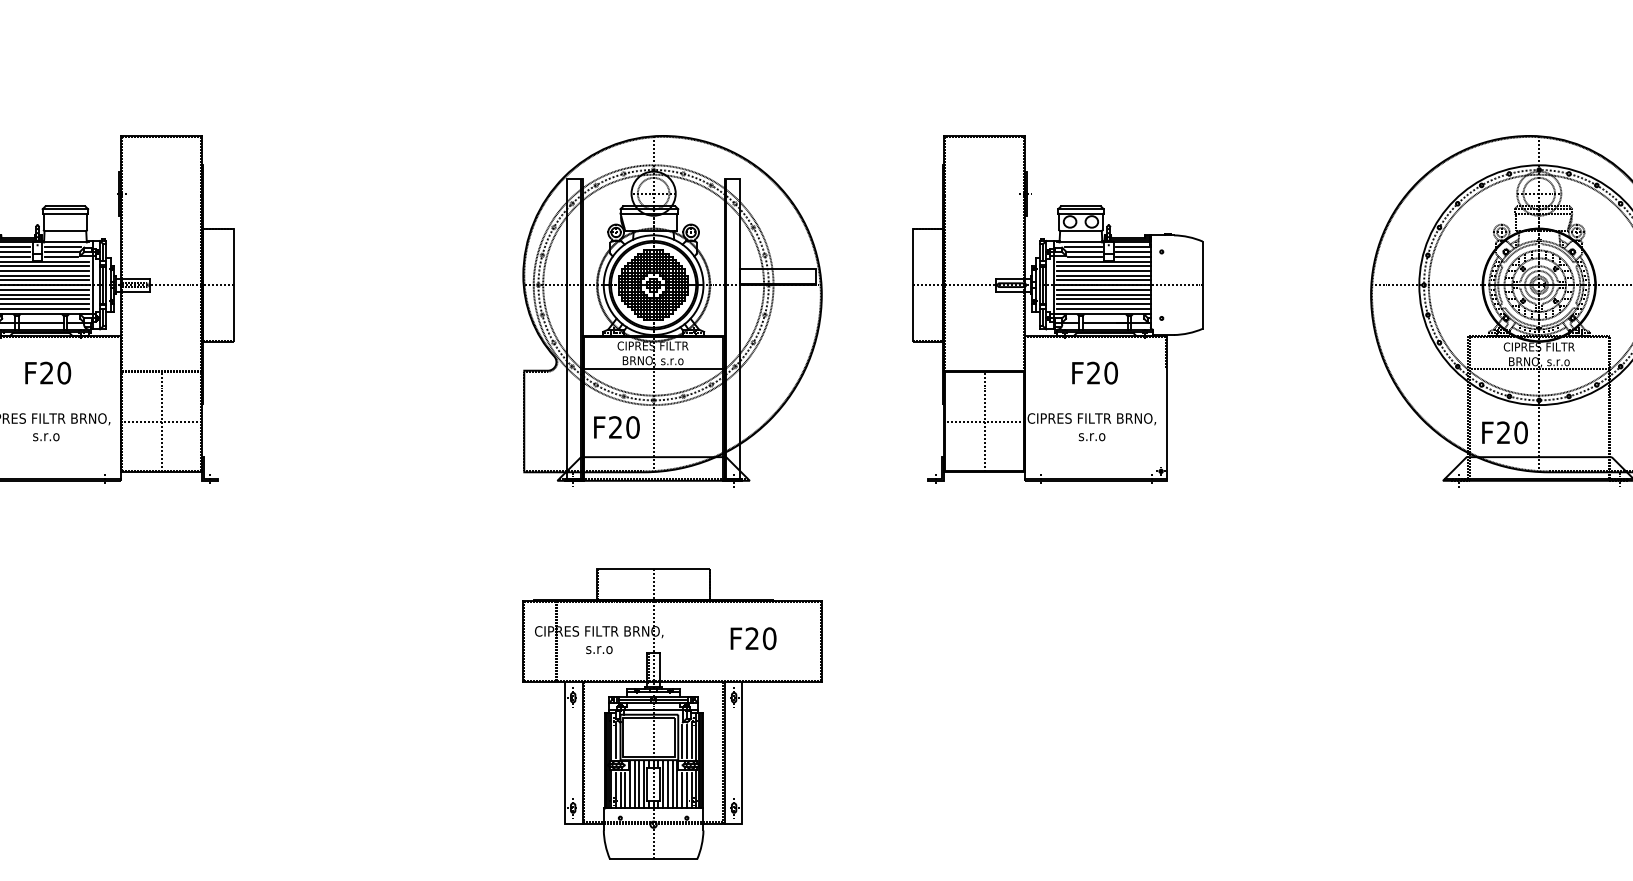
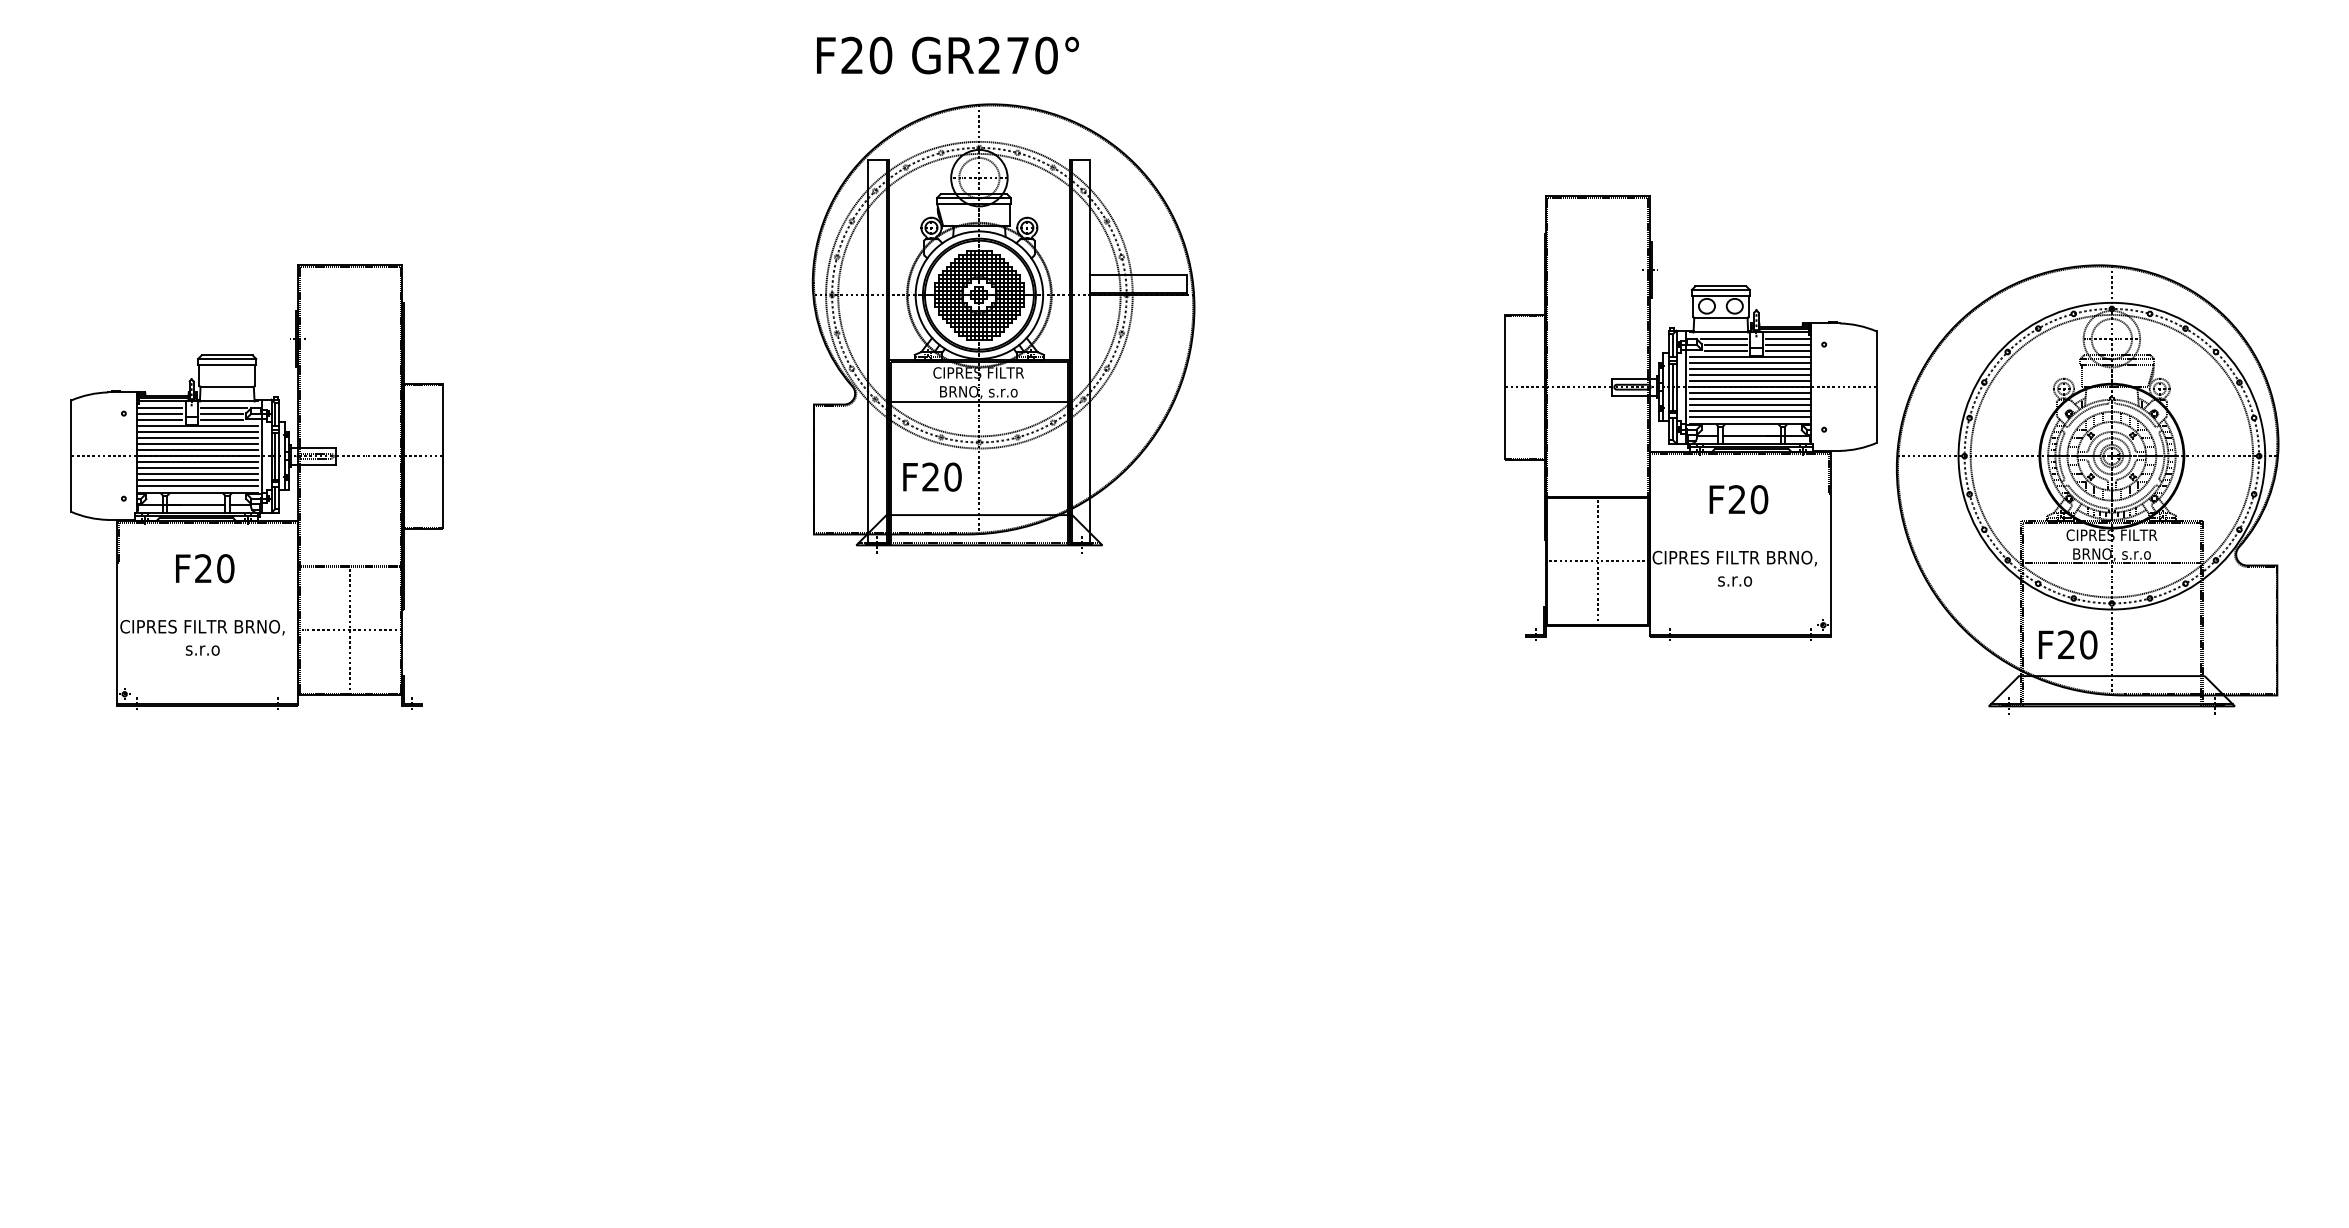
part: (1057, 308) -> (1690, 417), moved
part: (672, 311) -> (1003, 328), moved
part: (672, 713) -> (1003, 1004), removed

